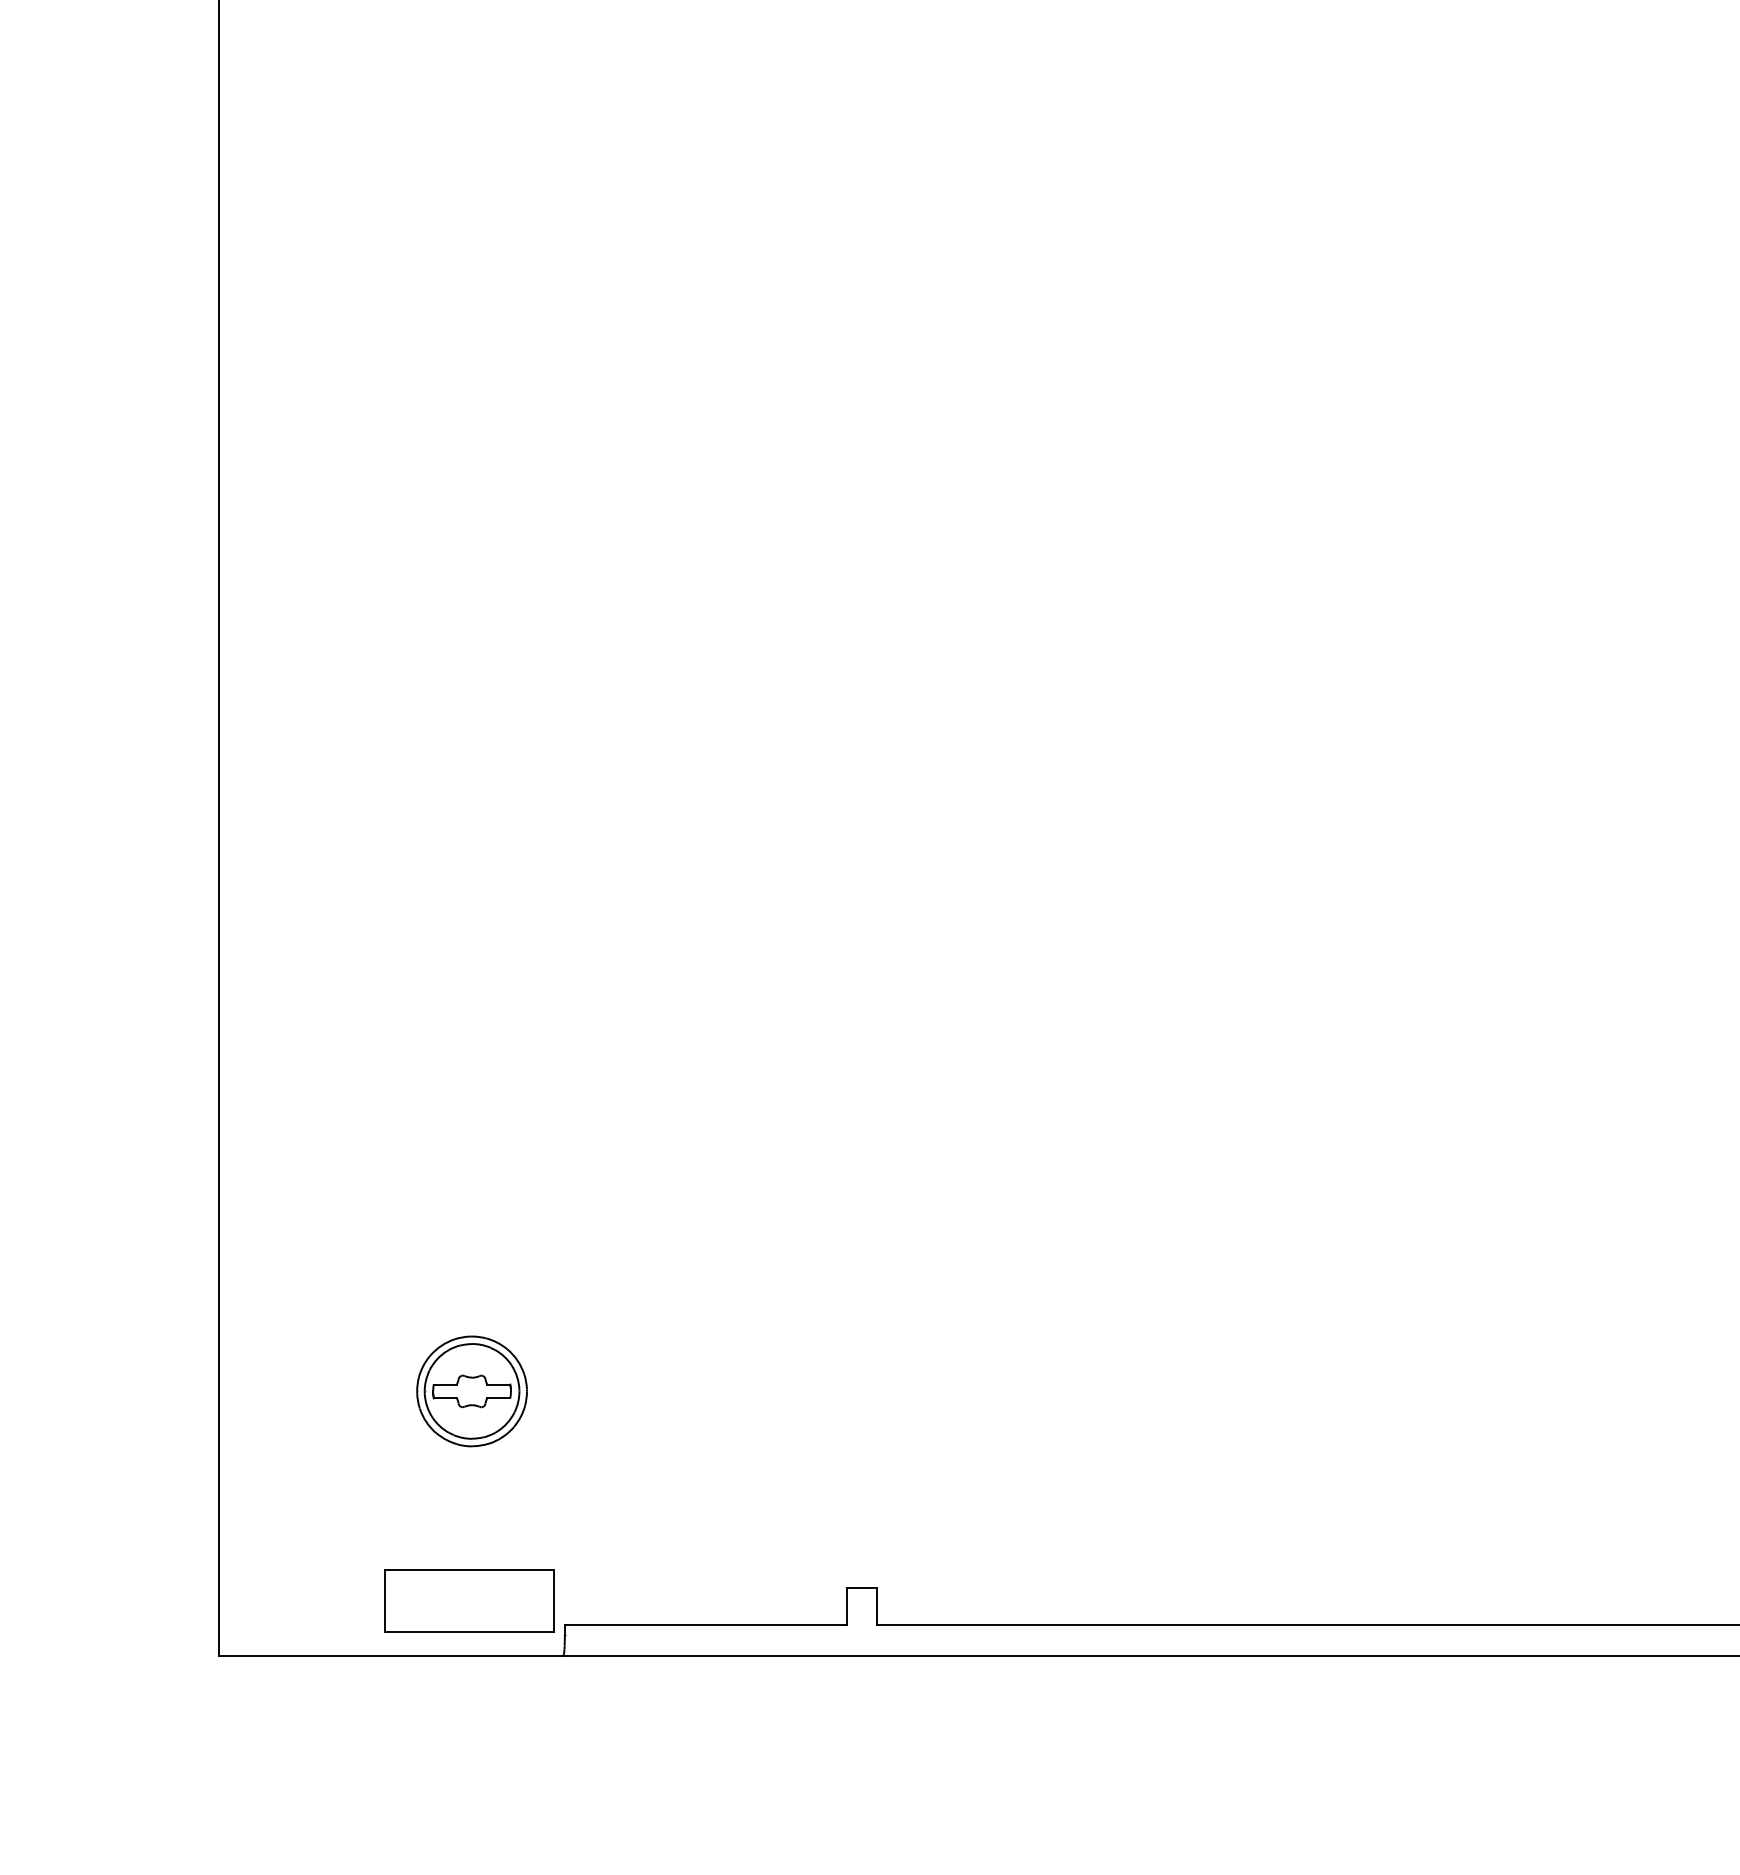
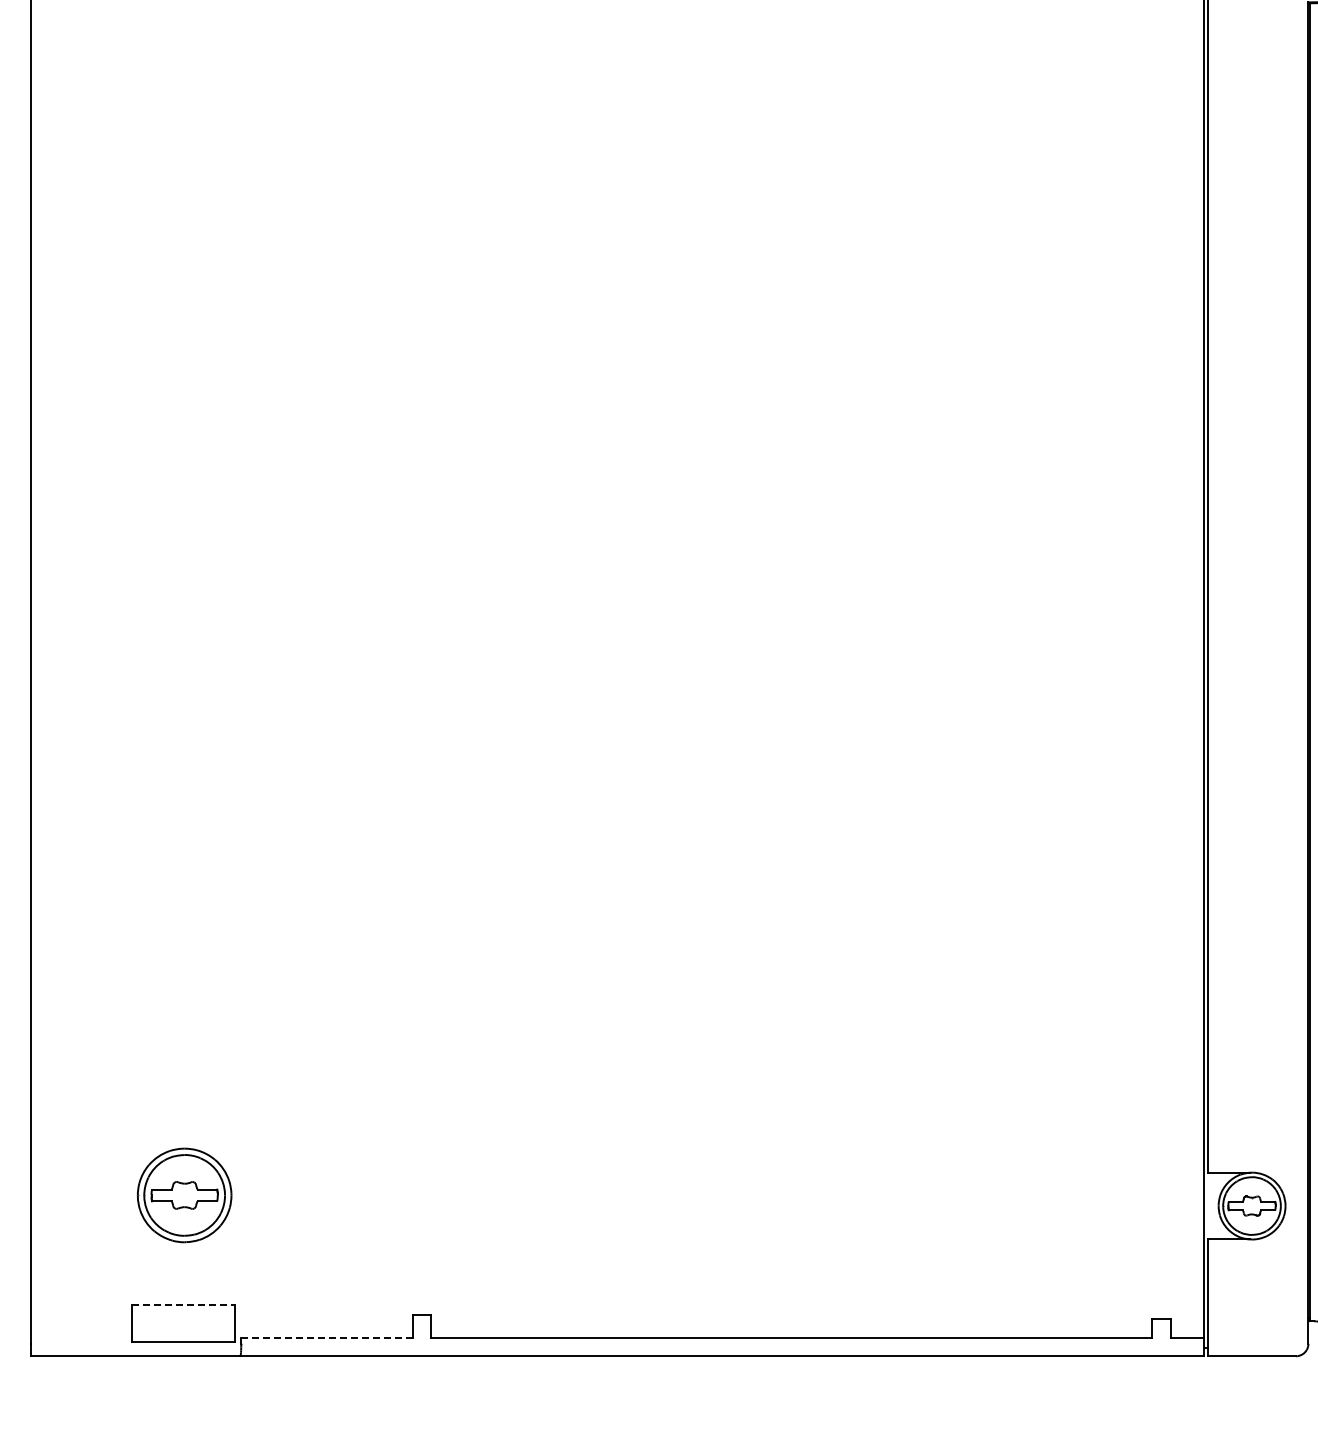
part: (471, 1391) -> (184, 1195), size x1.4
line: (470, 1570) -> (183, 1304), solid -> dashed
line: (706, 1624) -> (327, 1337), solid -> dashed

